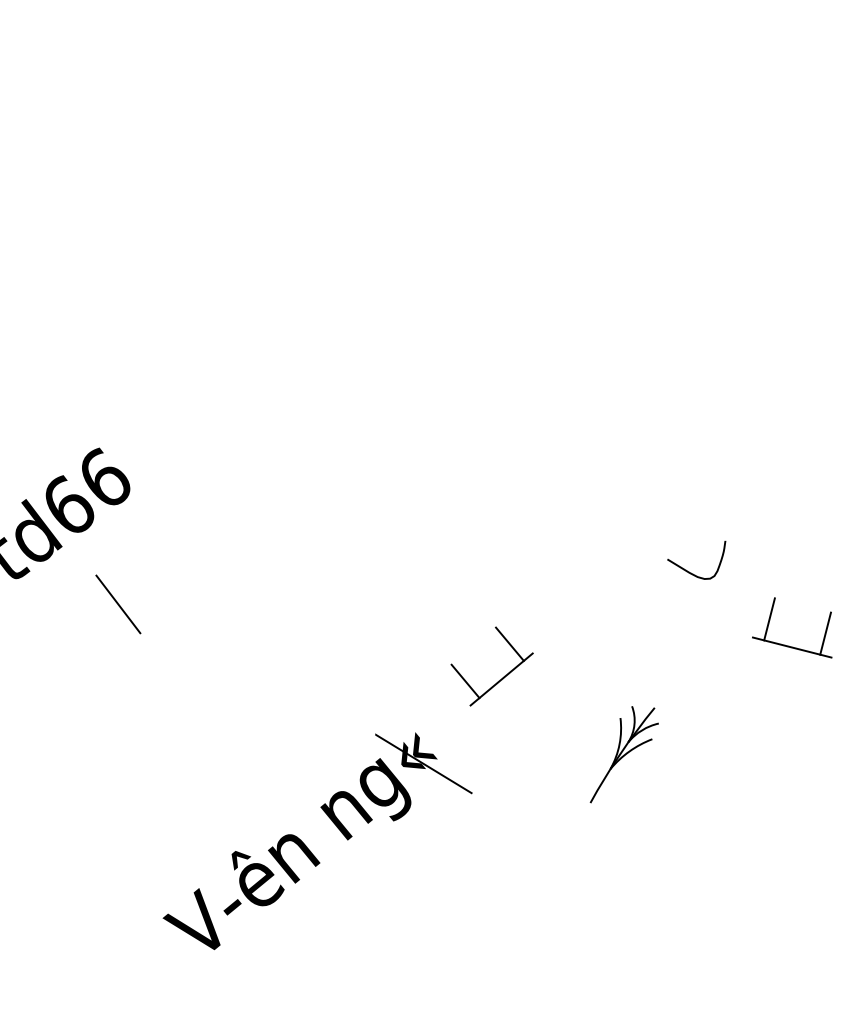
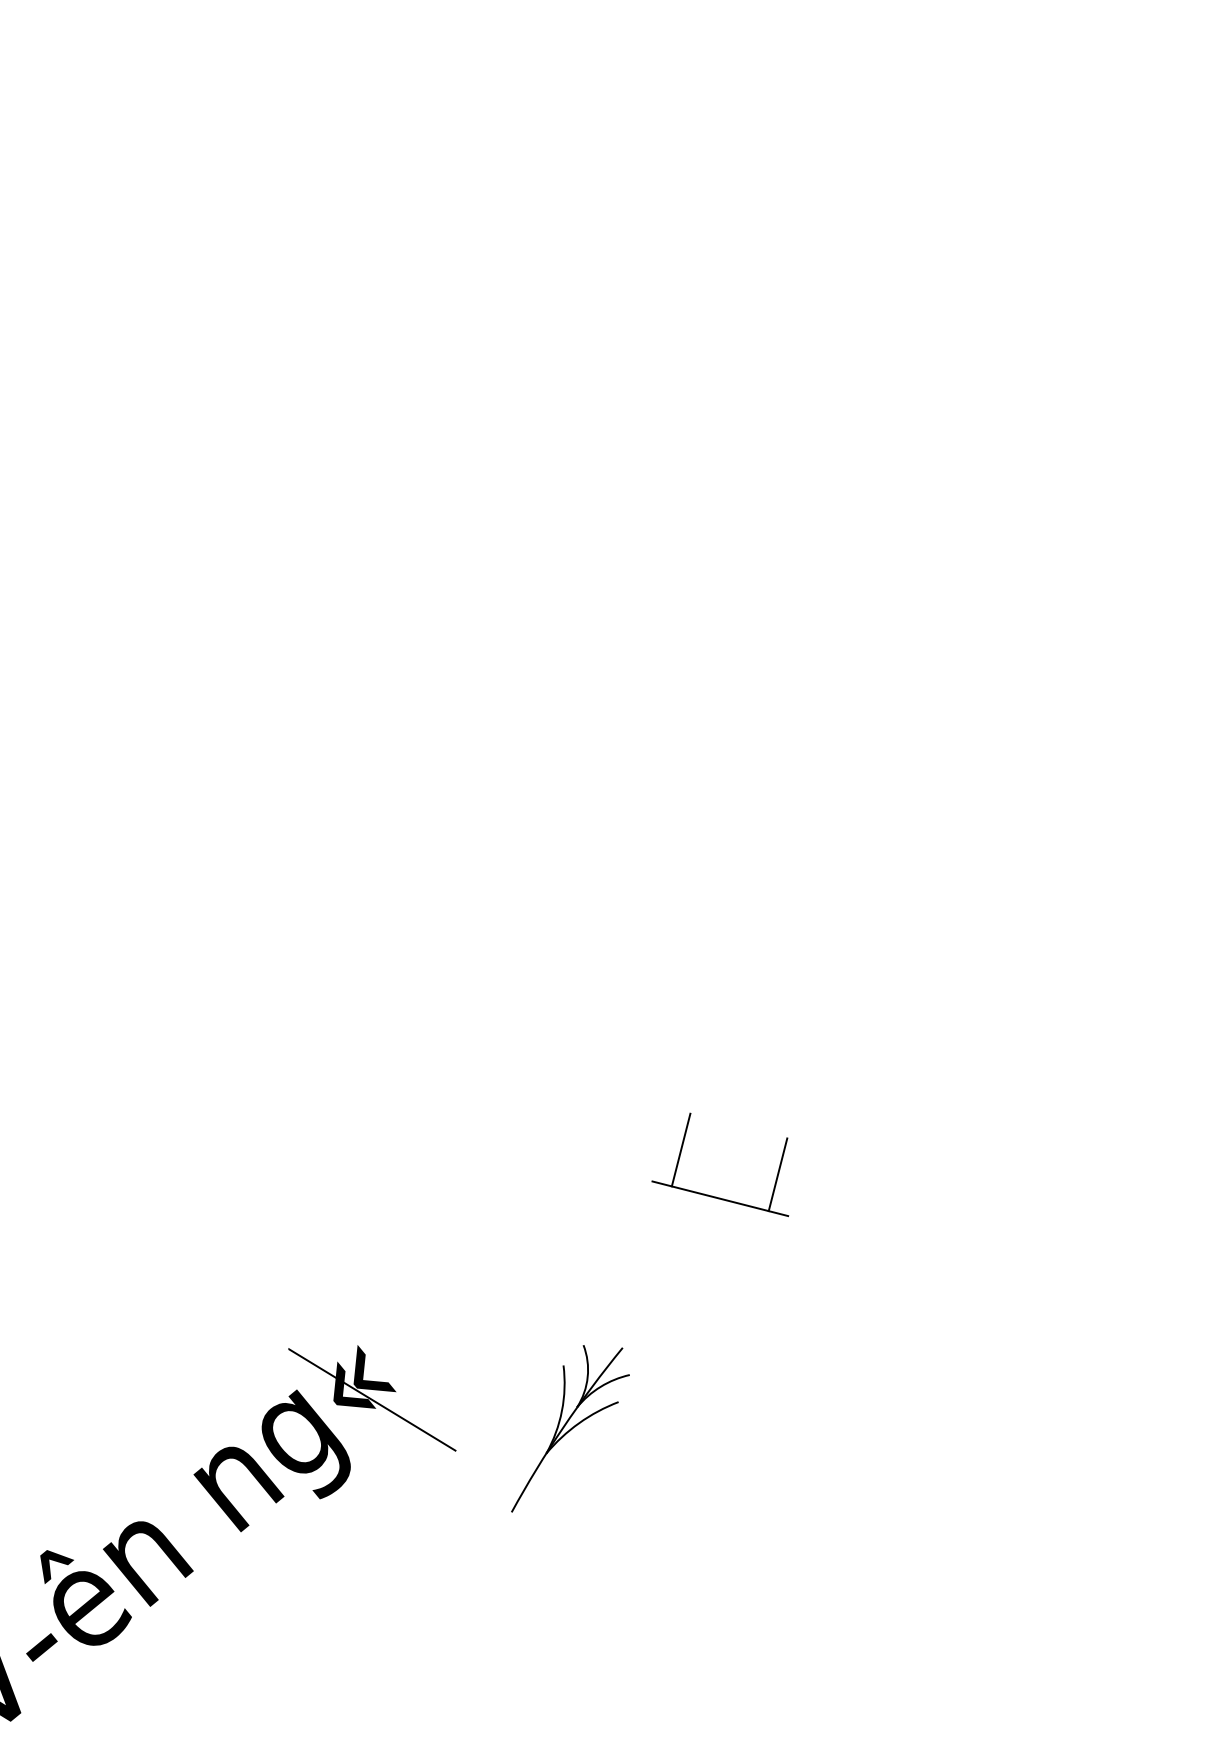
curve: (689, 571) -> (831, 1067), removed
part: (789, 645) -> (715, 1195), moved
part: (502, 677) -> (508, 1250), removed
part: (623, 754) -> (568, 1428), moved

